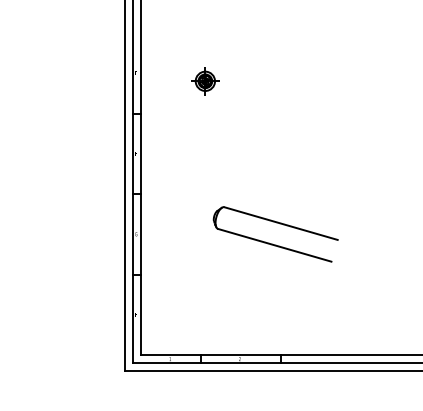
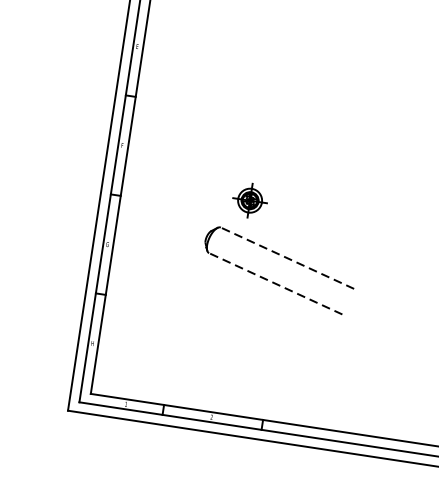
part: (205, 81) -> (250, 200), moved
line: (281, 223) -> (288, 258), solid -> dashed
line: (274, 245) -> (275, 283), solid -> dashed

